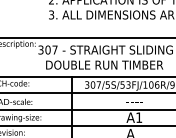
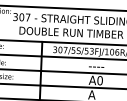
text: (139, 117) -> (100, 80), A1 -> A0

